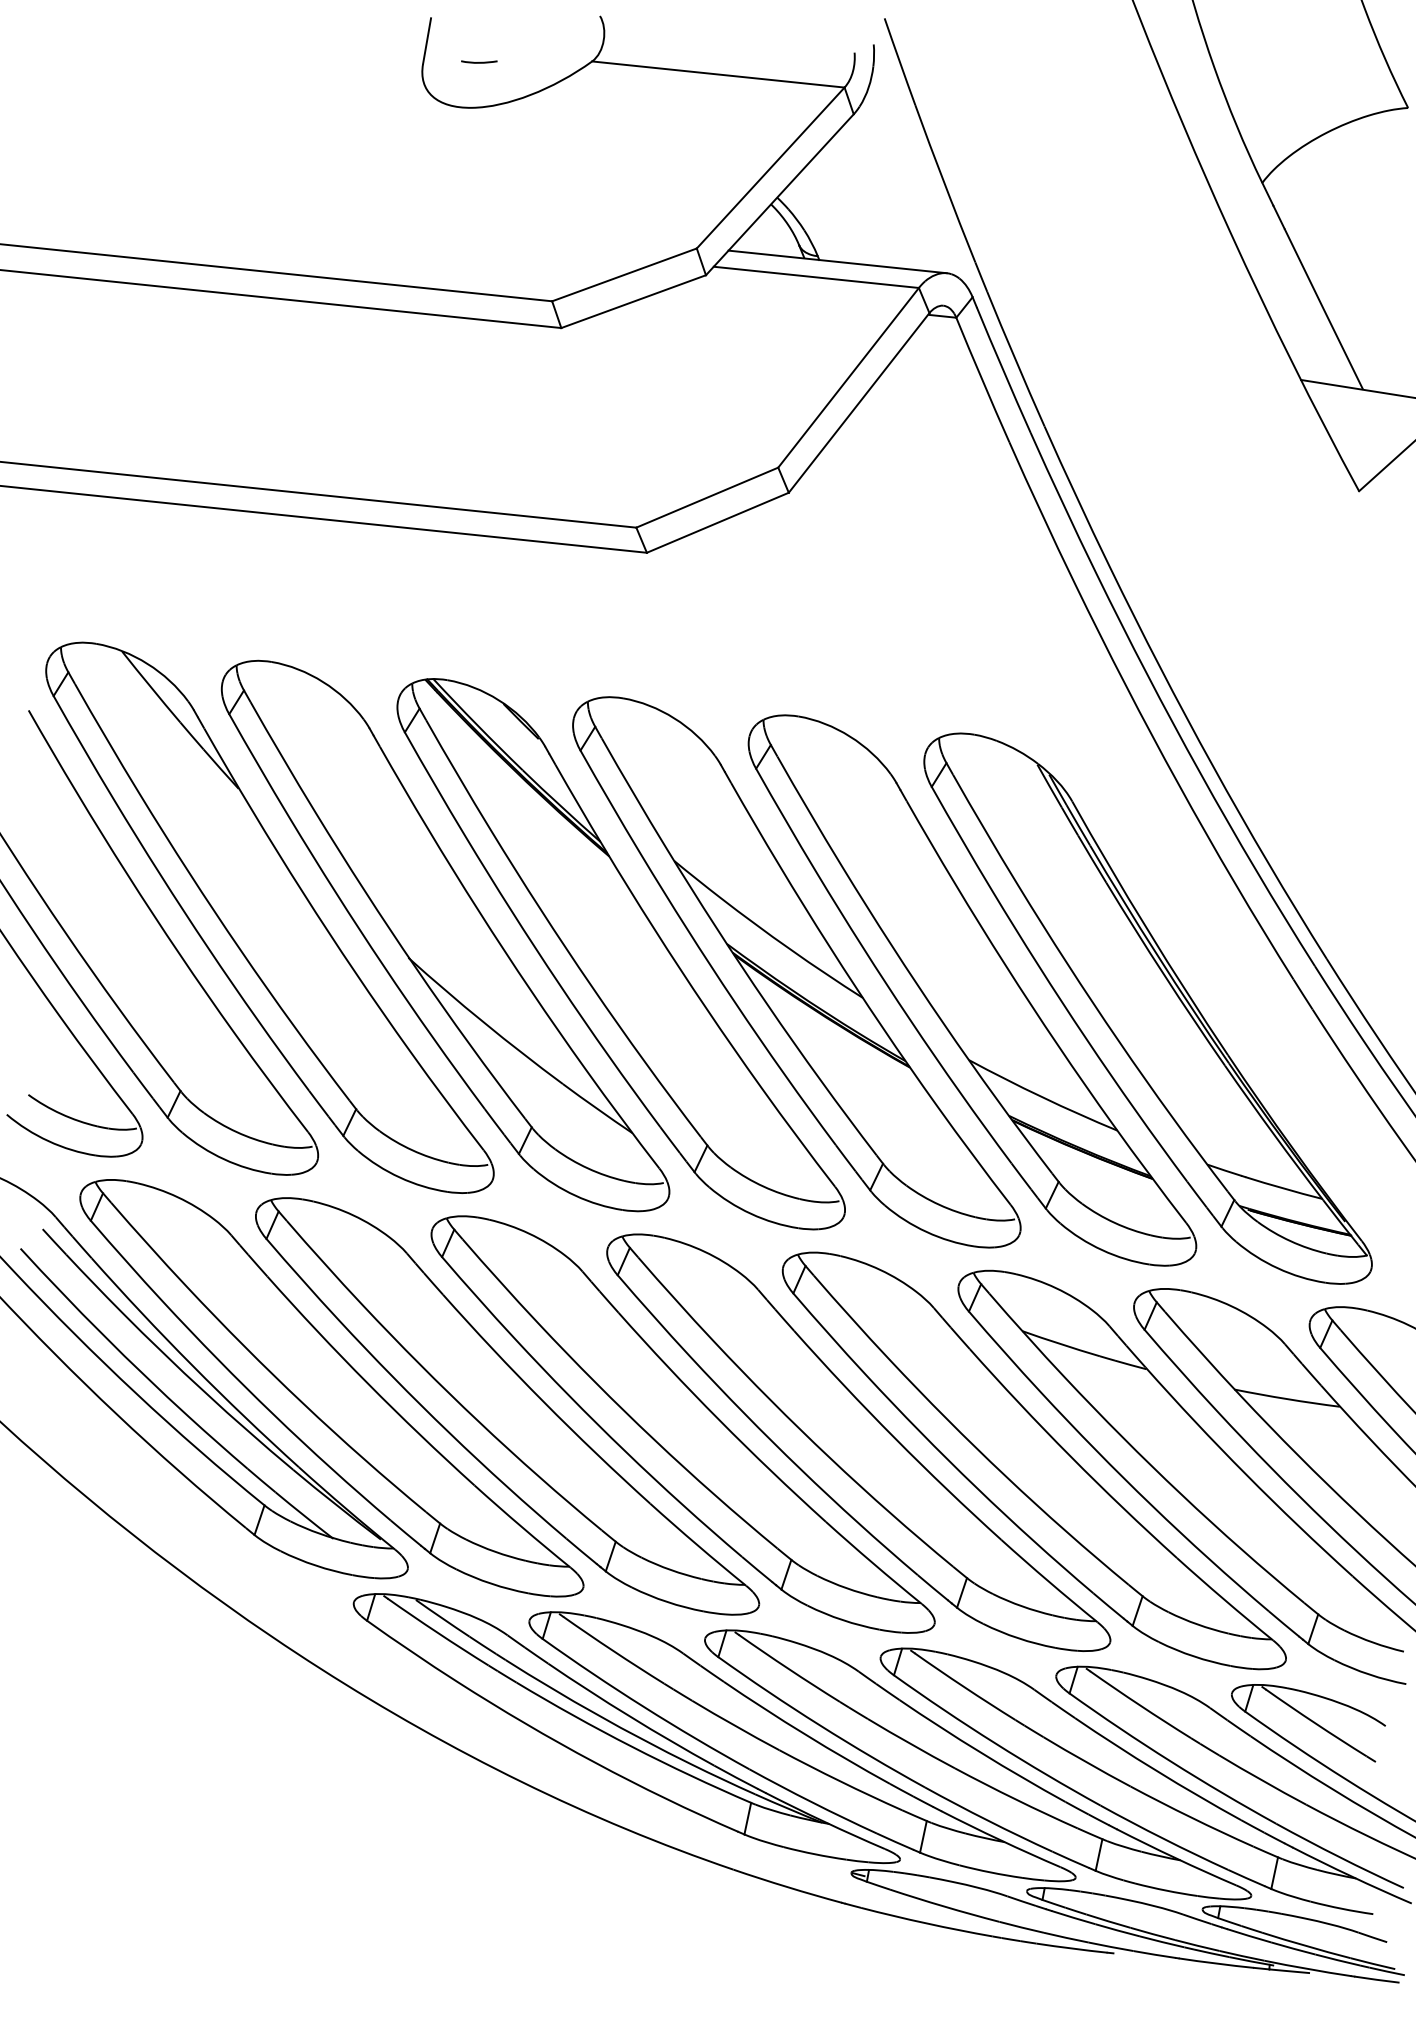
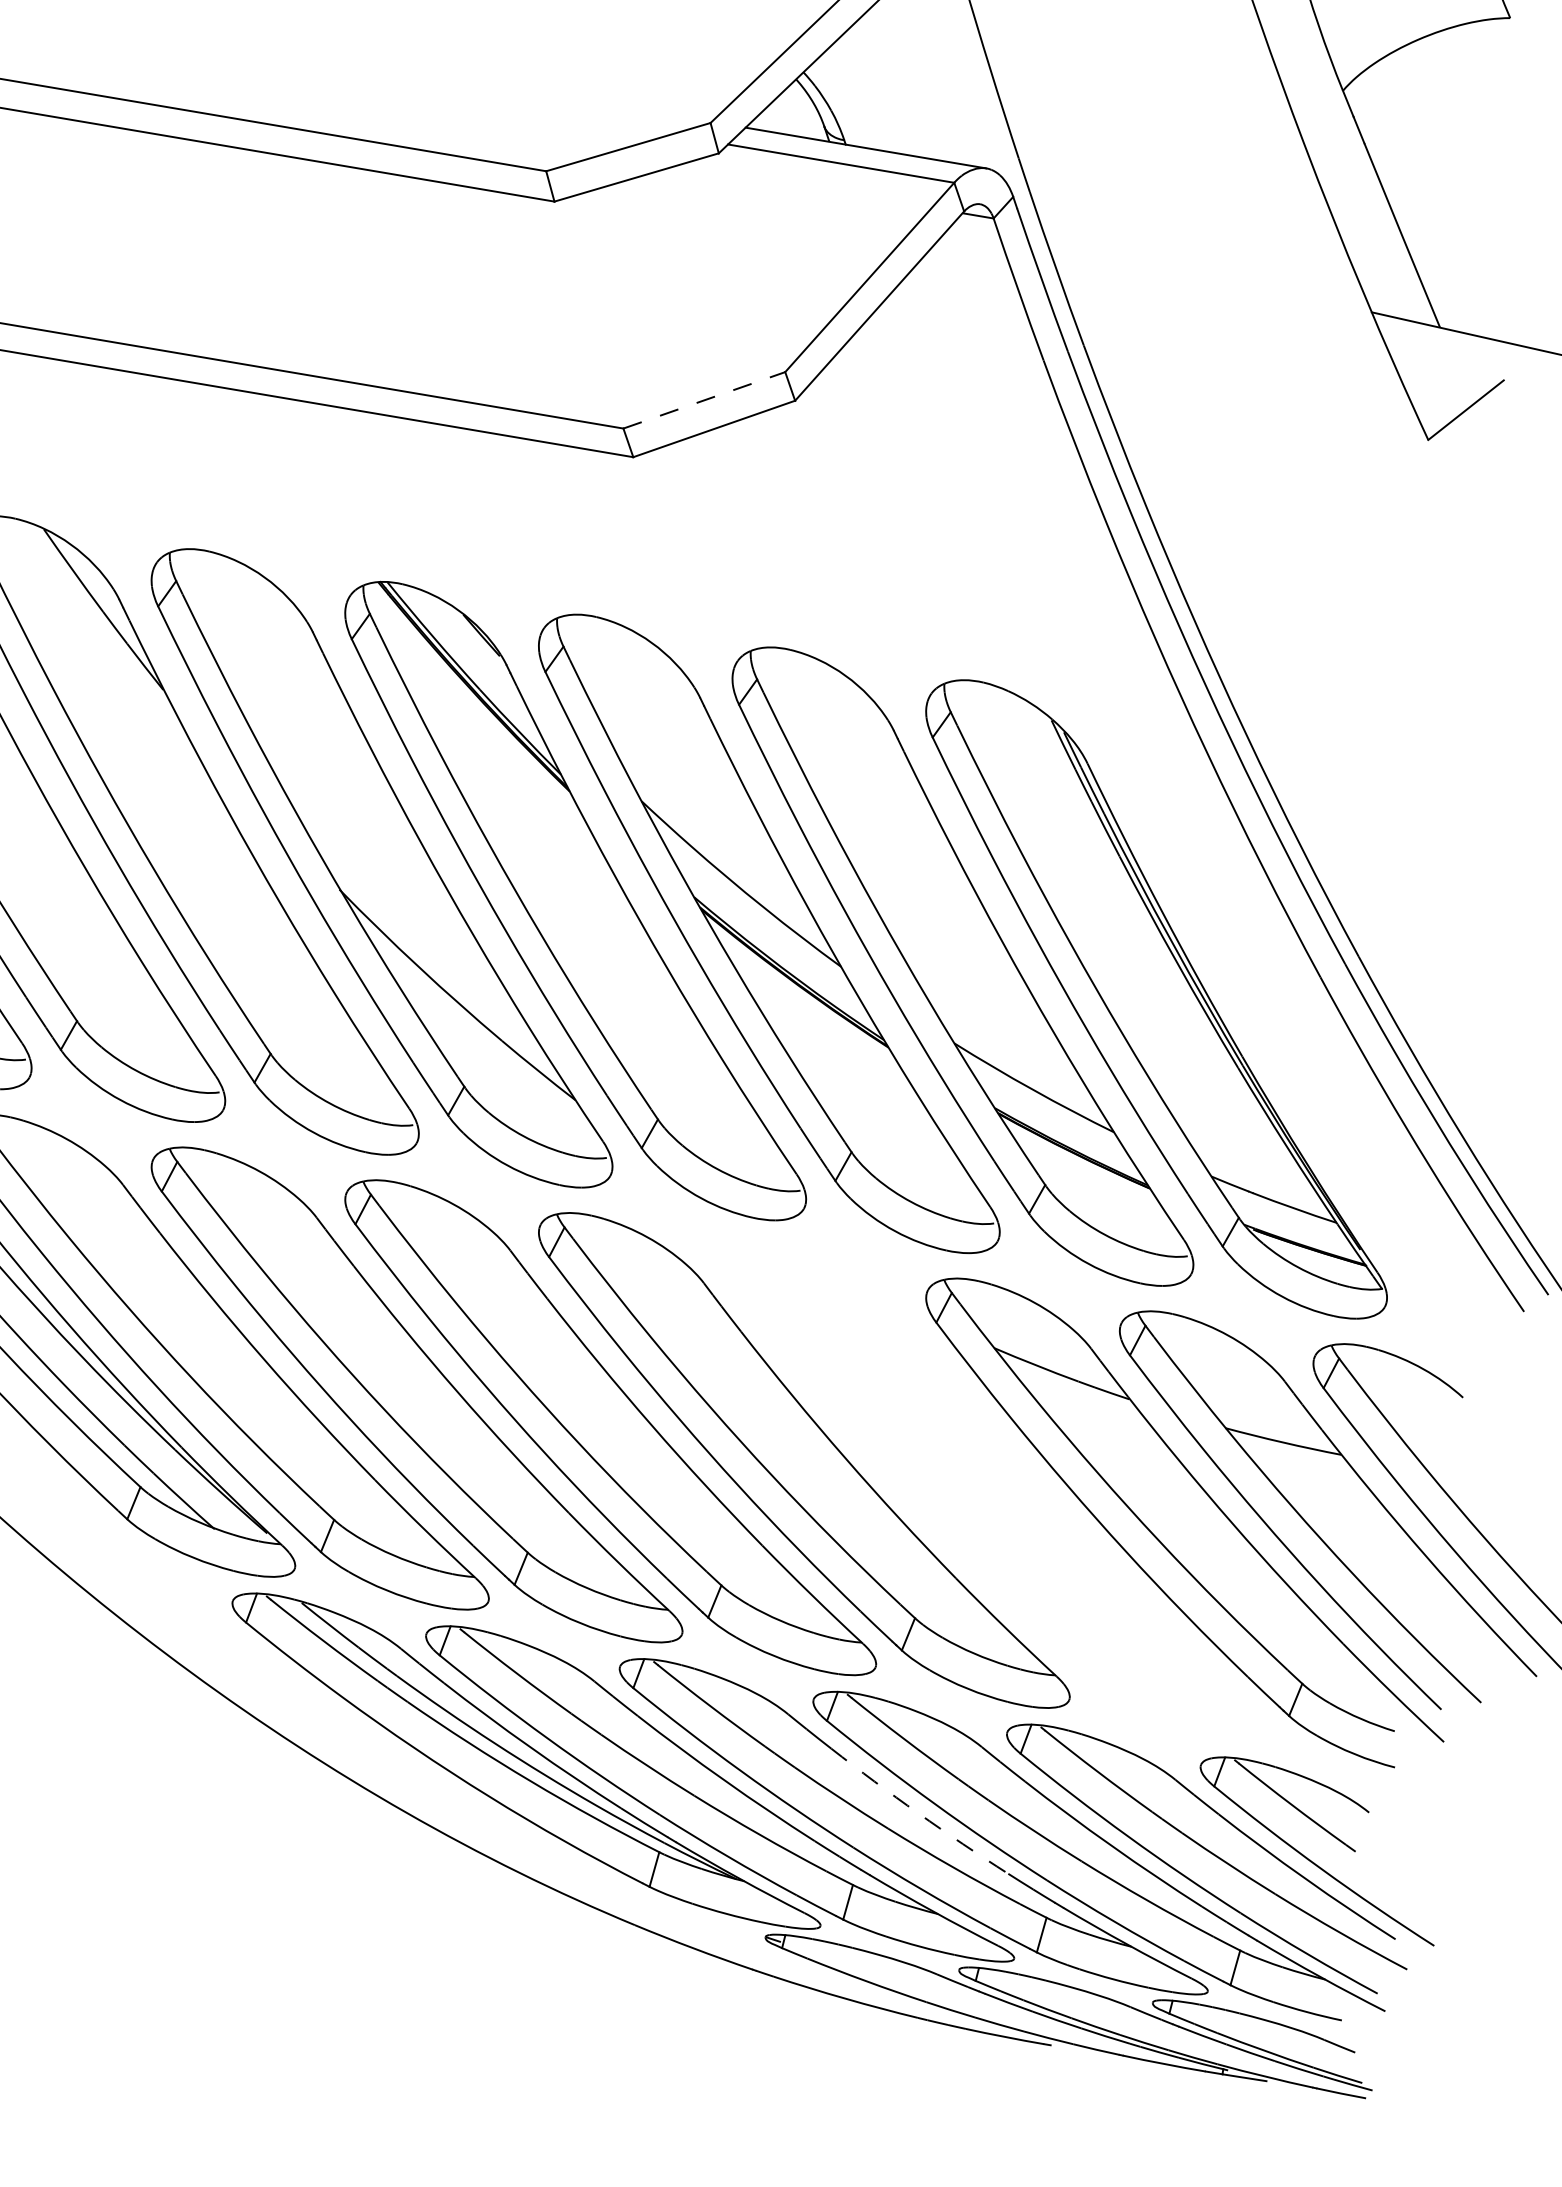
line: (707, 497) -> (704, 400), solid -> dashed
part: (1033, 1460) -> (997, 1492), removed
arc: (981, 1752) -> (918, 1812), solid -> dashed

